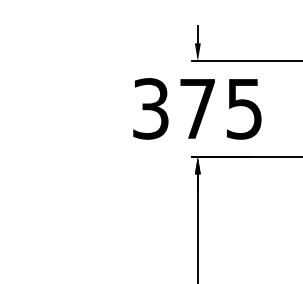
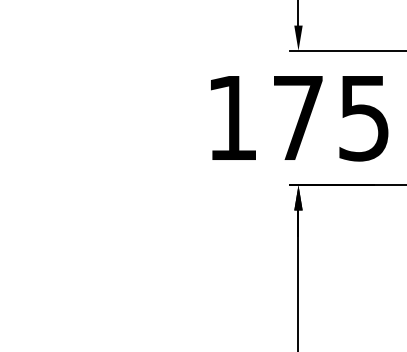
text: (150, 108) -> (231, 117), 375 -> 175

